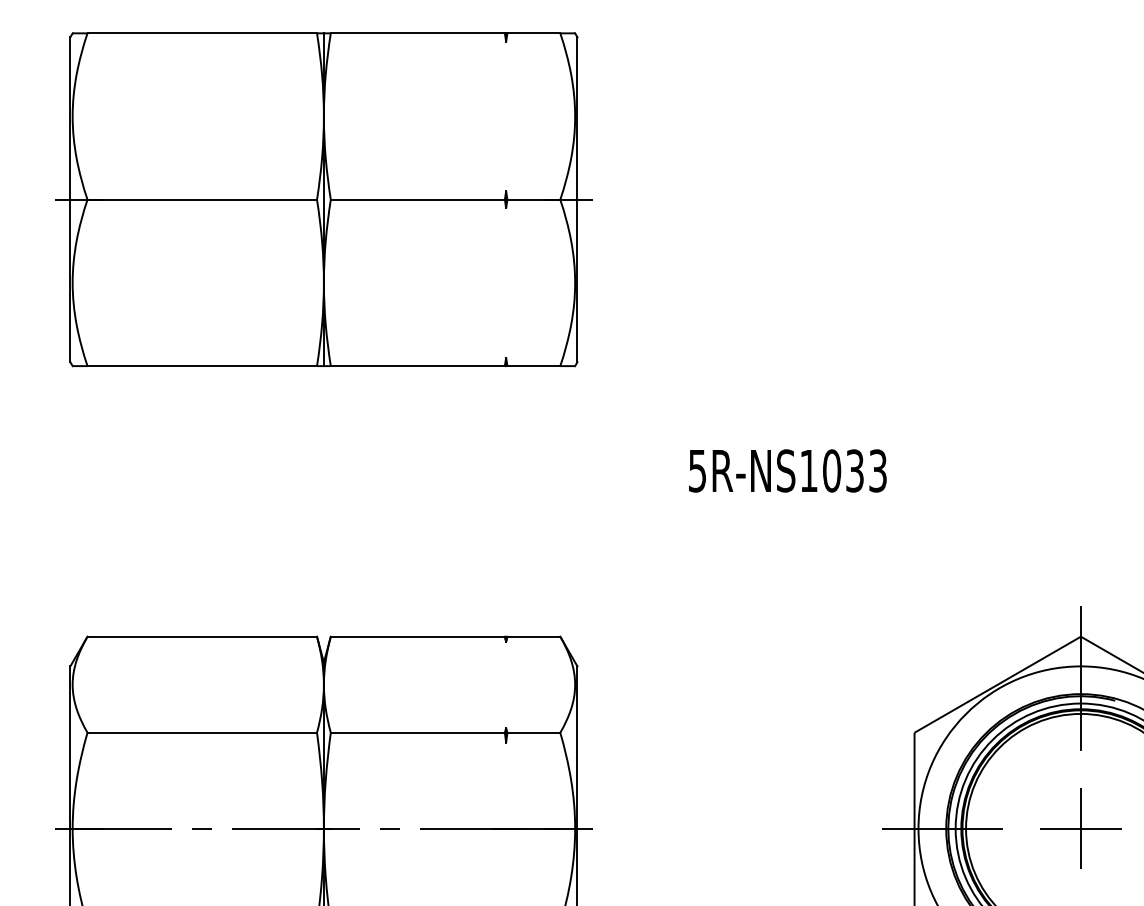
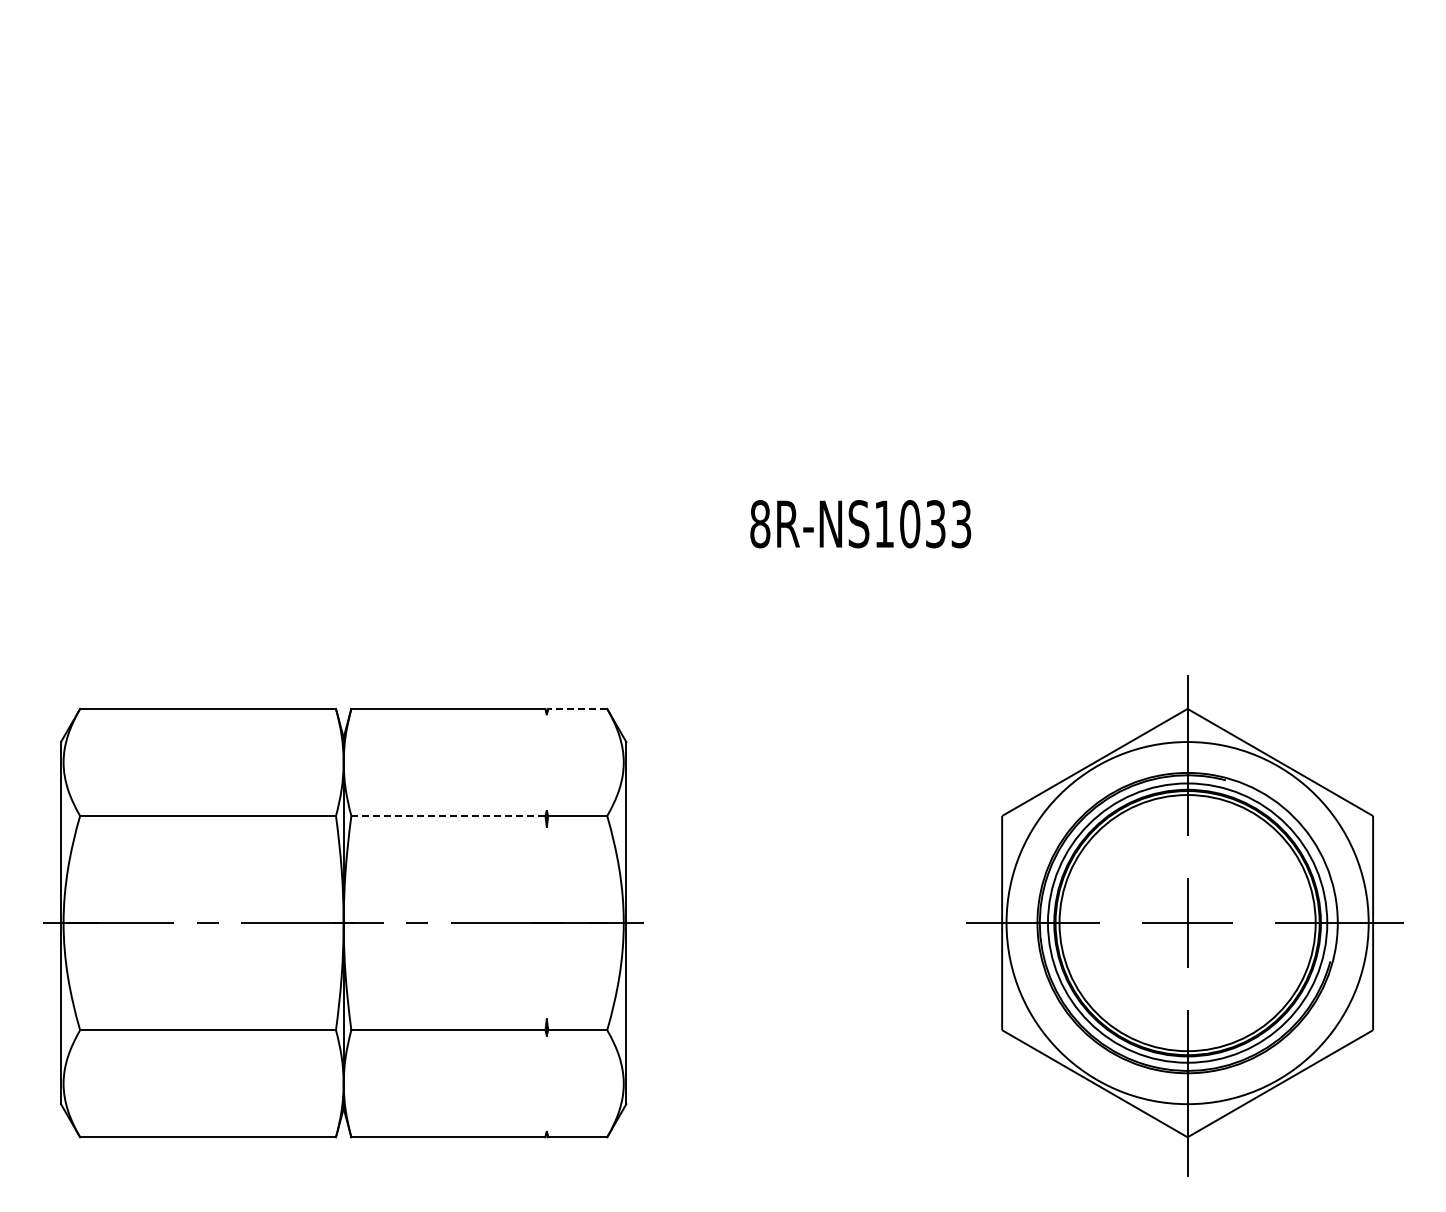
part: (323, 199) -> (343, 221), removed
text: (697, 471) -> (760, 524), 5R-NS1033 -> 8R-NS1033
line: (533, 636) -> (577, 708), solid -> dashed
line: (417, 733) -> (447, 816), solid -> dashed

